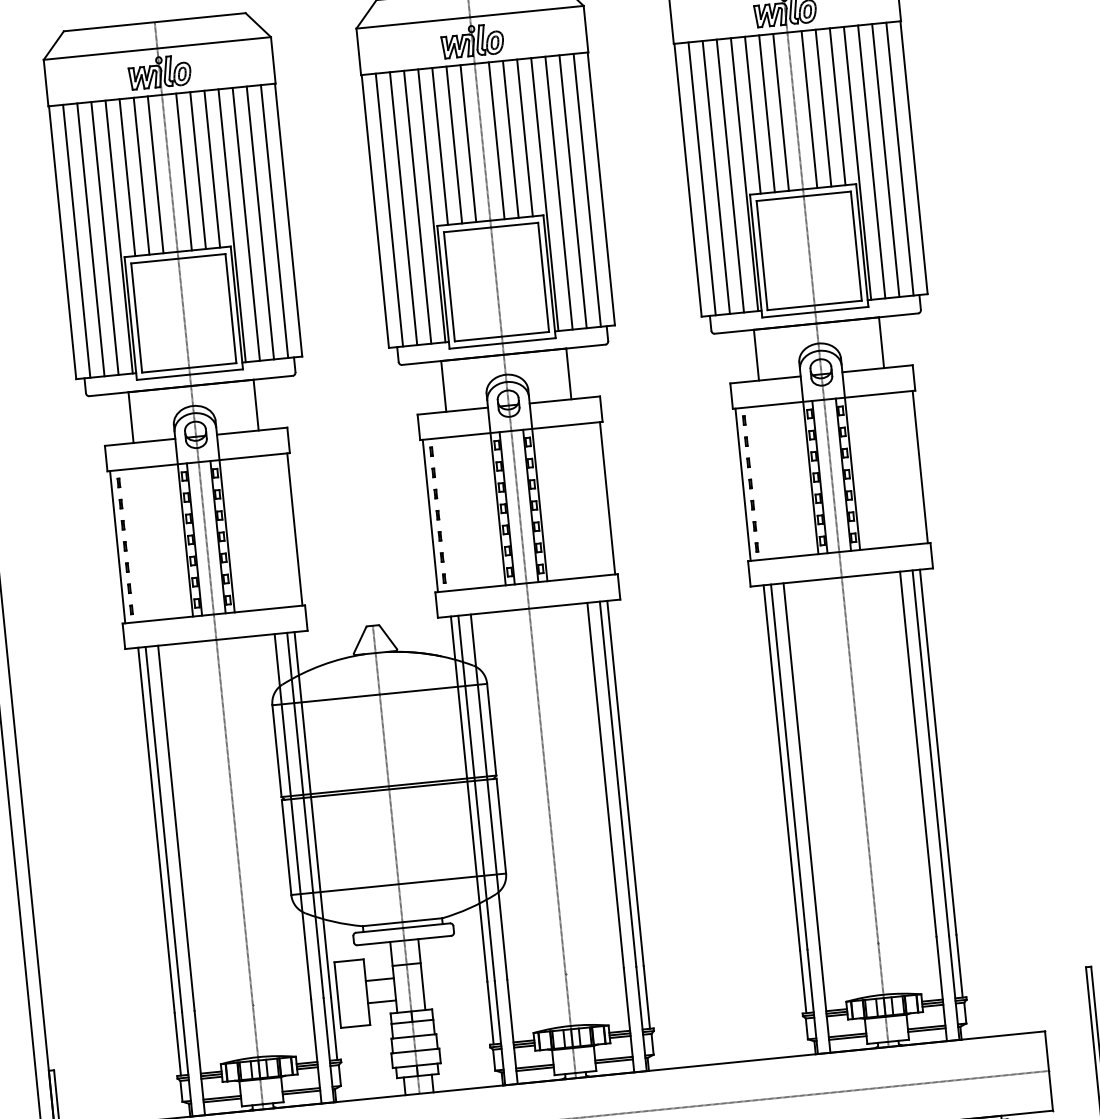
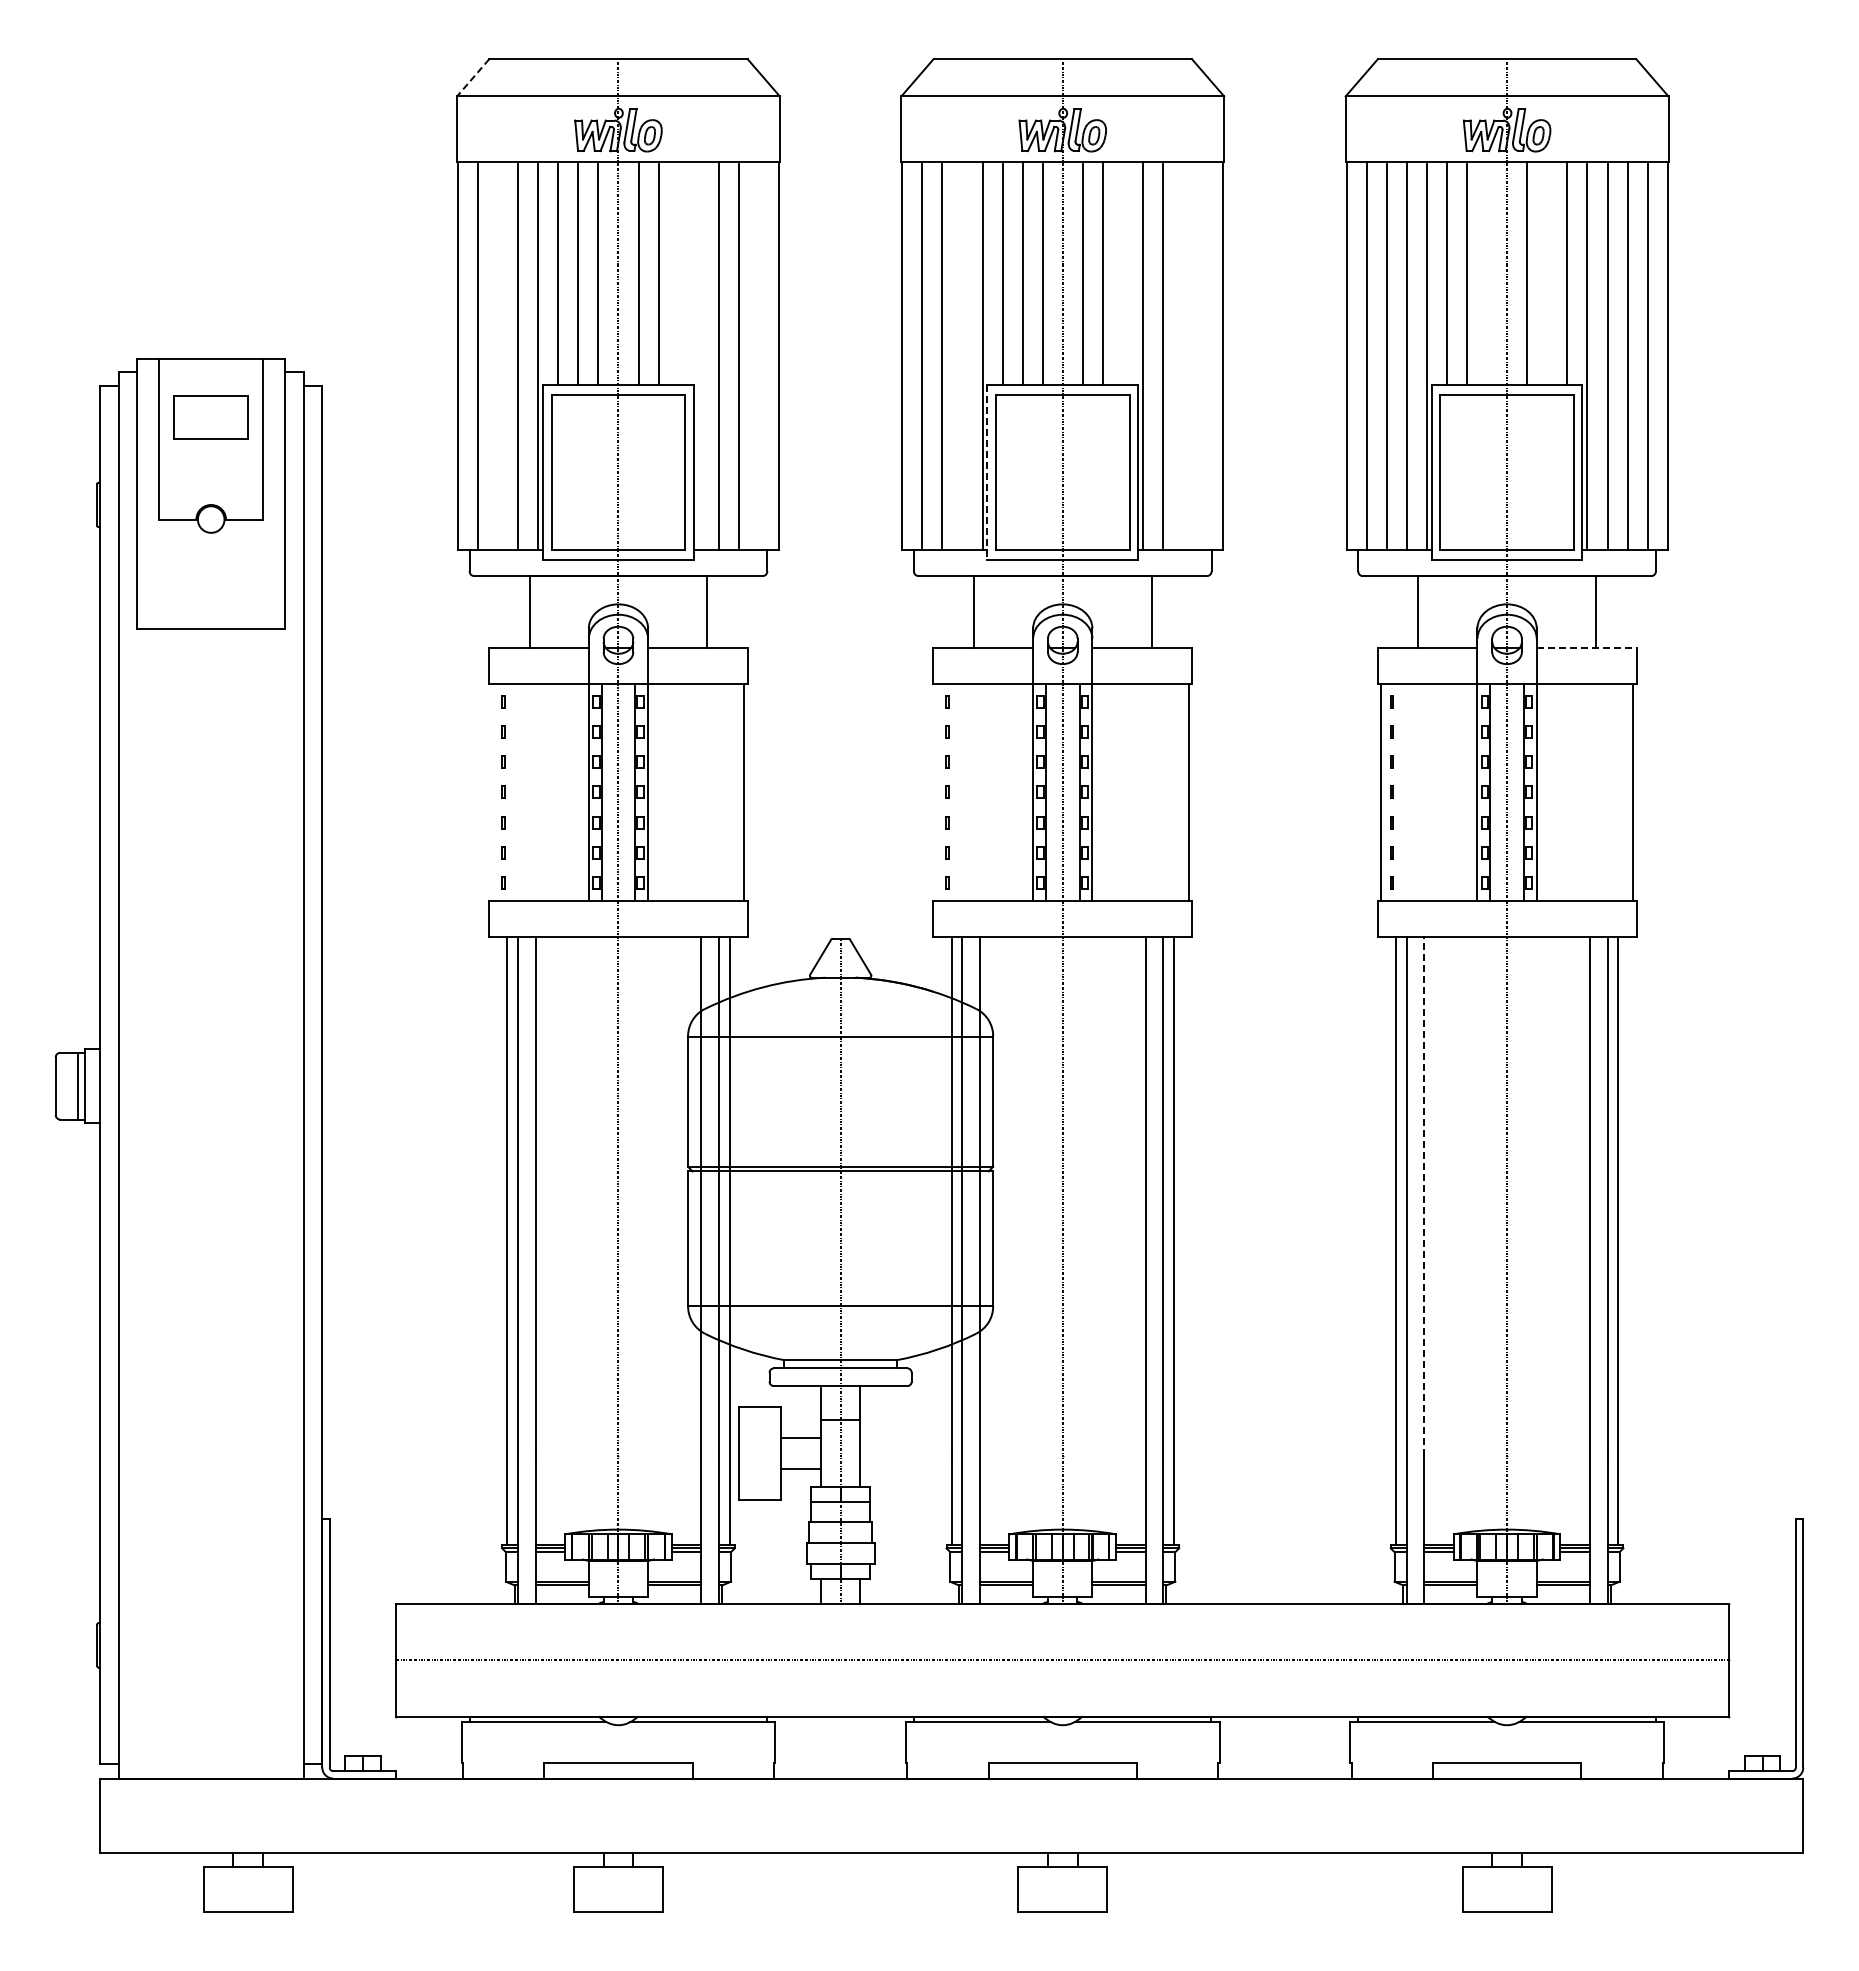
line: (54, 45) -> (473, 77), solid -> dashed
line: (823, 107) -> (1547, 273), removed
line: (780, 112) -> (1486, 273), removed
line: (525, 137) -> (1123, 273), removed
line: (212, 168) -> (678, 273), removed
line: (587, 190) -> (1203, 356), removed
line: (573, 191) -> (1183, 356), removed
line: (417, 207) -> (962, 356), removed
line: (274, 221) -> (759, 356), removed
line: (231, 225) -> (698, 356), removed
line: (91, 239) -> (498, 356), removed
line: (443, 287) -> (987, 473), solid -> dashed
line: (877, 369) -> (1586, 648), solid -> dashed
line: (430, 516) -> (936, 792), removed
line: (117, 547) -> (492, 792), removed
line: (801, 765) -> (1424, 1195), solid -> dashed

